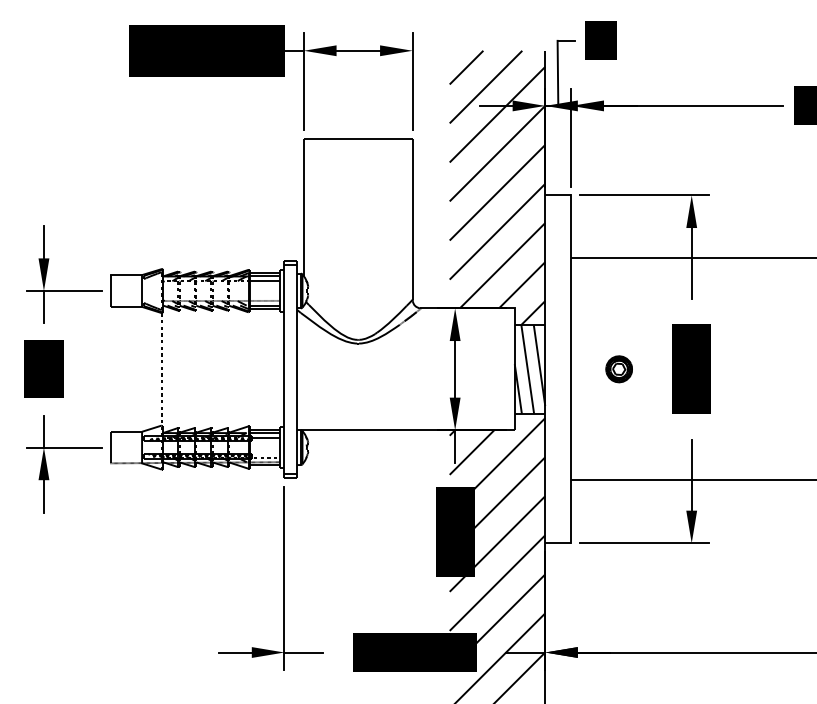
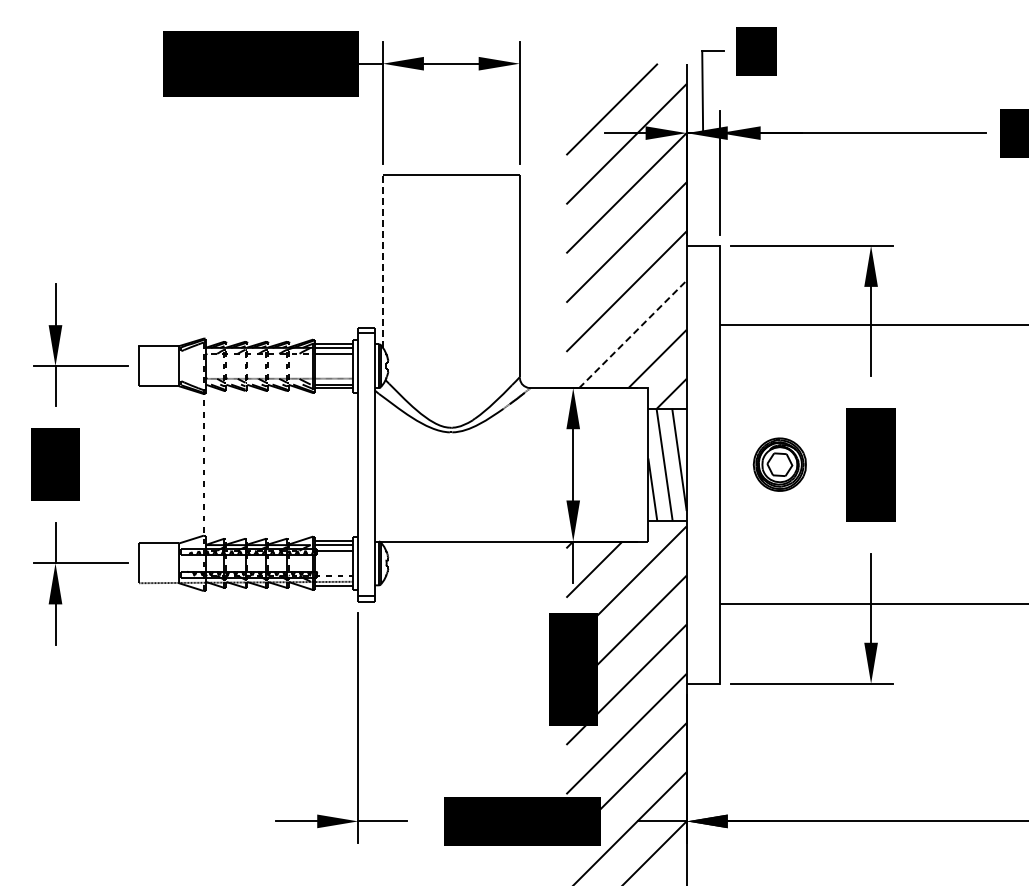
line: (466, 67) -> (587, 84), removed
line: (303, 207) -> (382, 261), solid -> dashed
line: (503, 265) -> (633, 334), solid -> dashed
part: (618, 369) -> (779, 464), size x1.6

